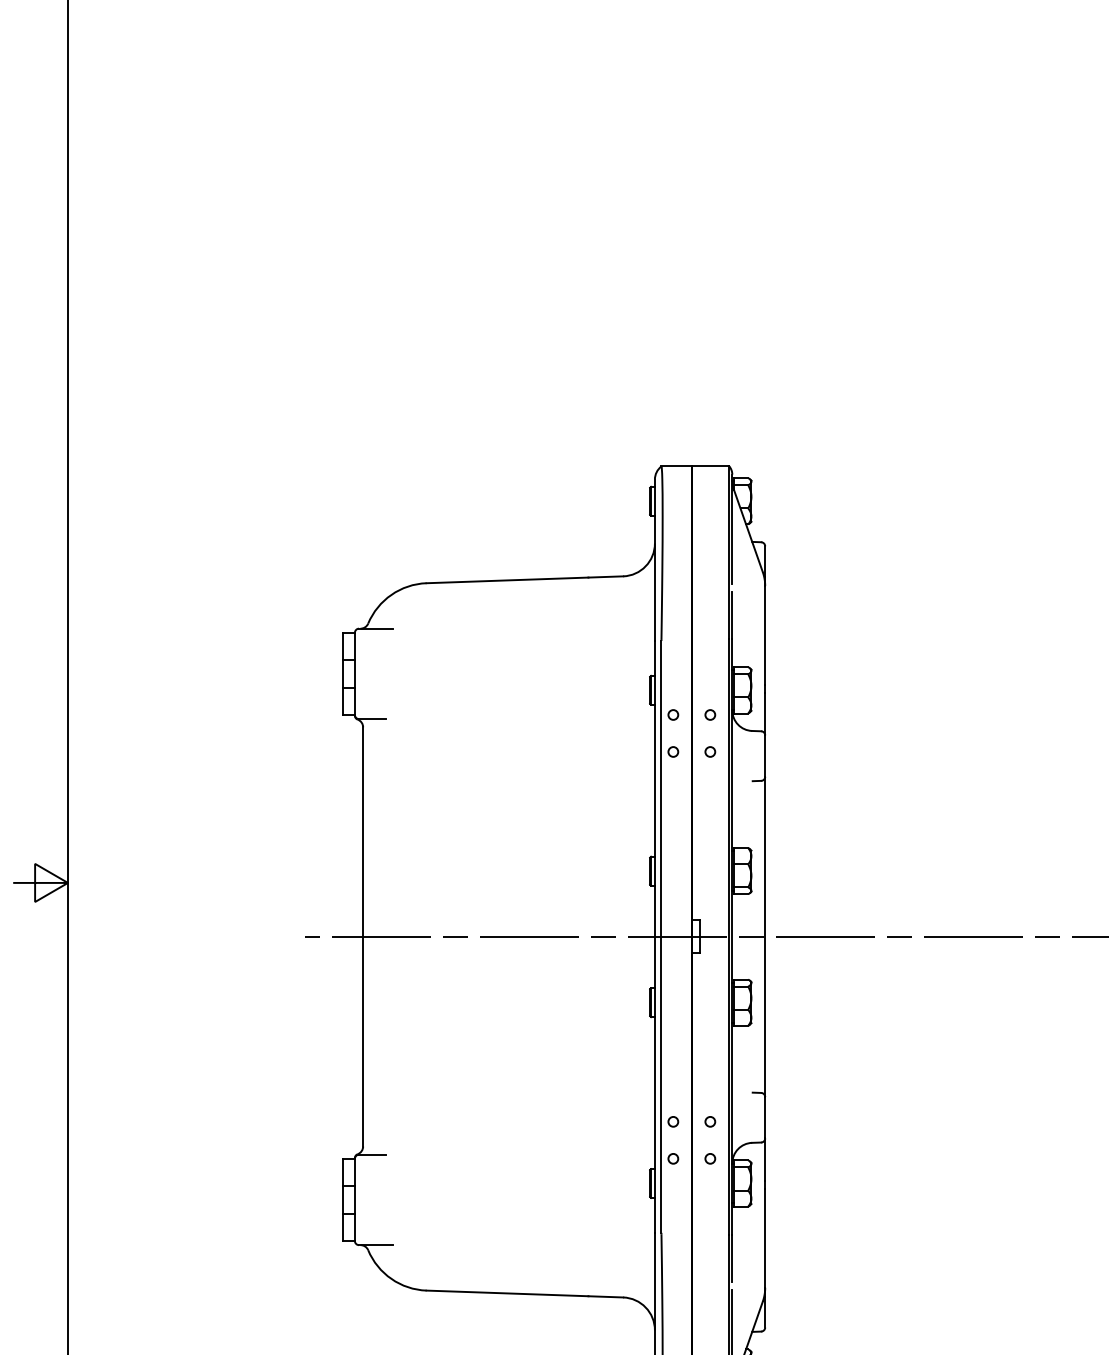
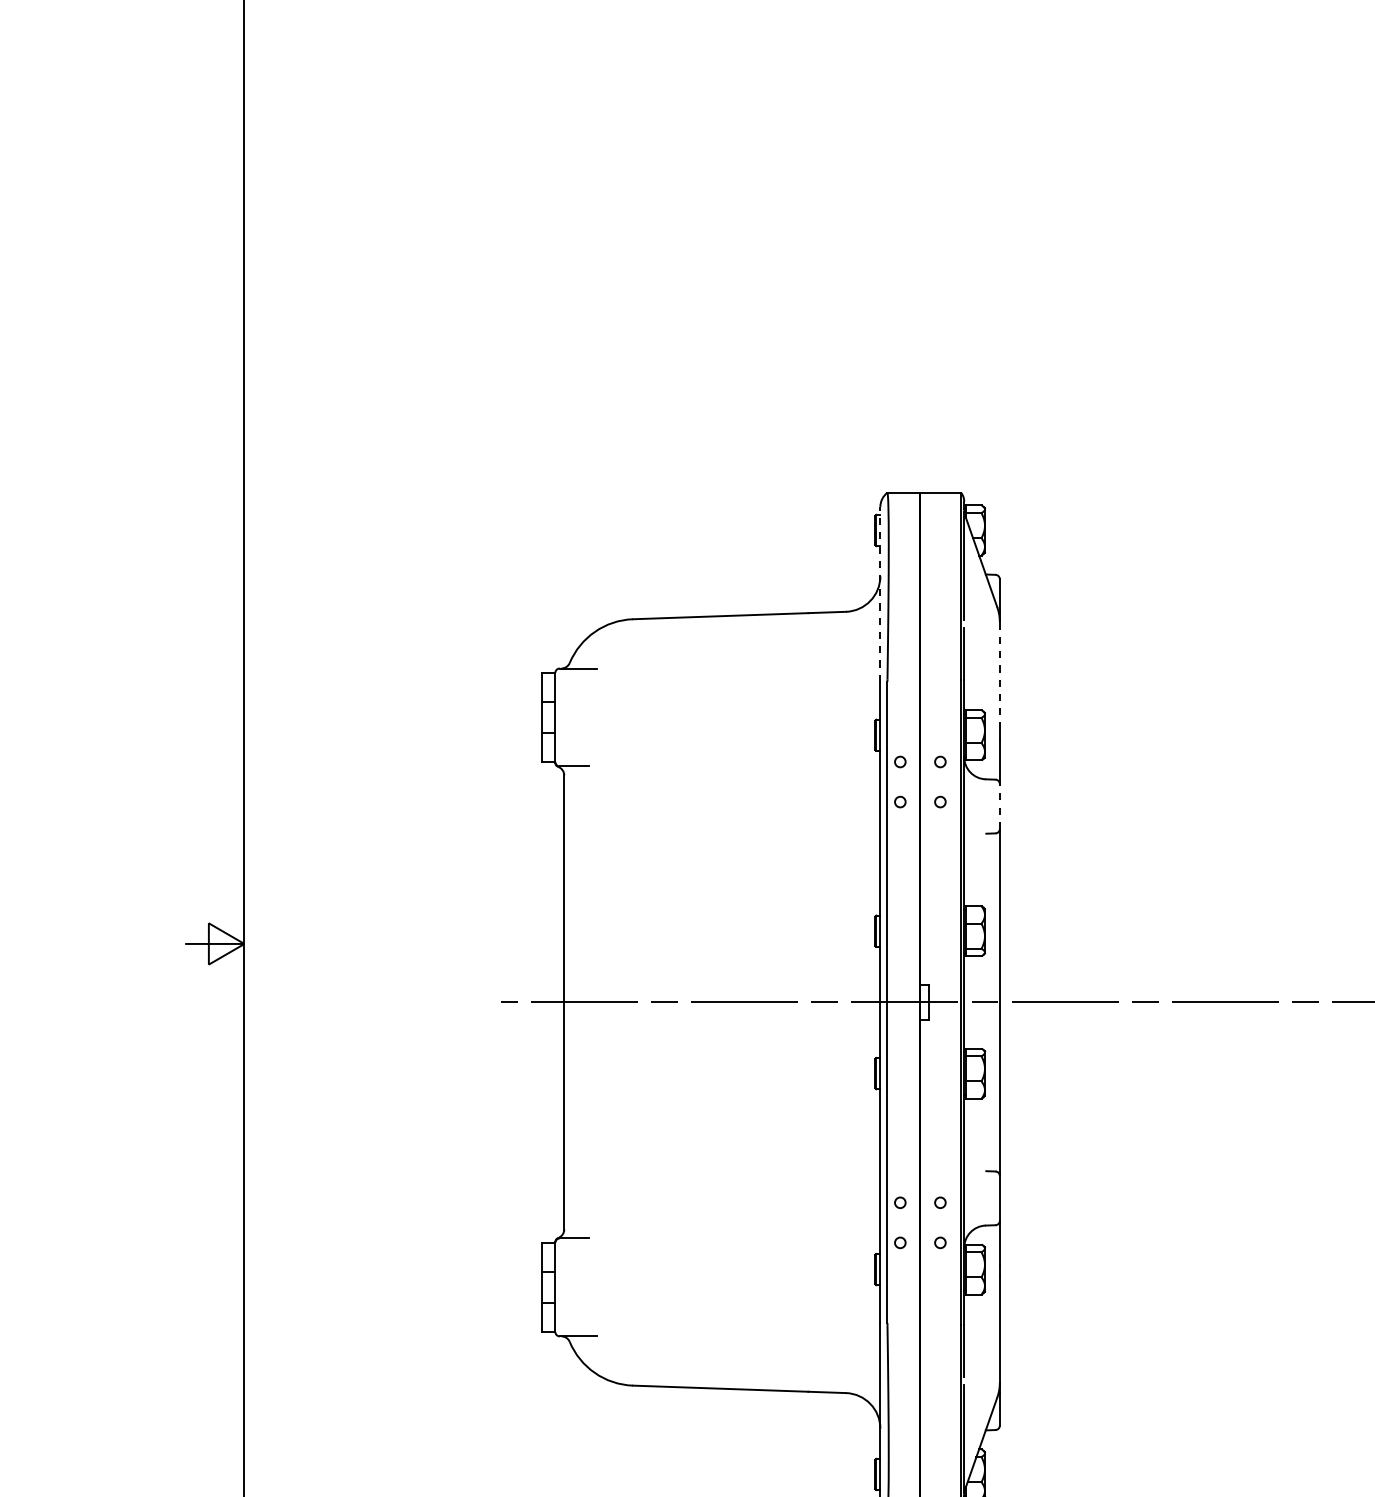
line: (655, 559) -> (880, 593), solid -> dashed
line: (764, 635) -> (999, 675), solid -> dashed
line: (764, 756) -> (999, 806), solid -> dashed

